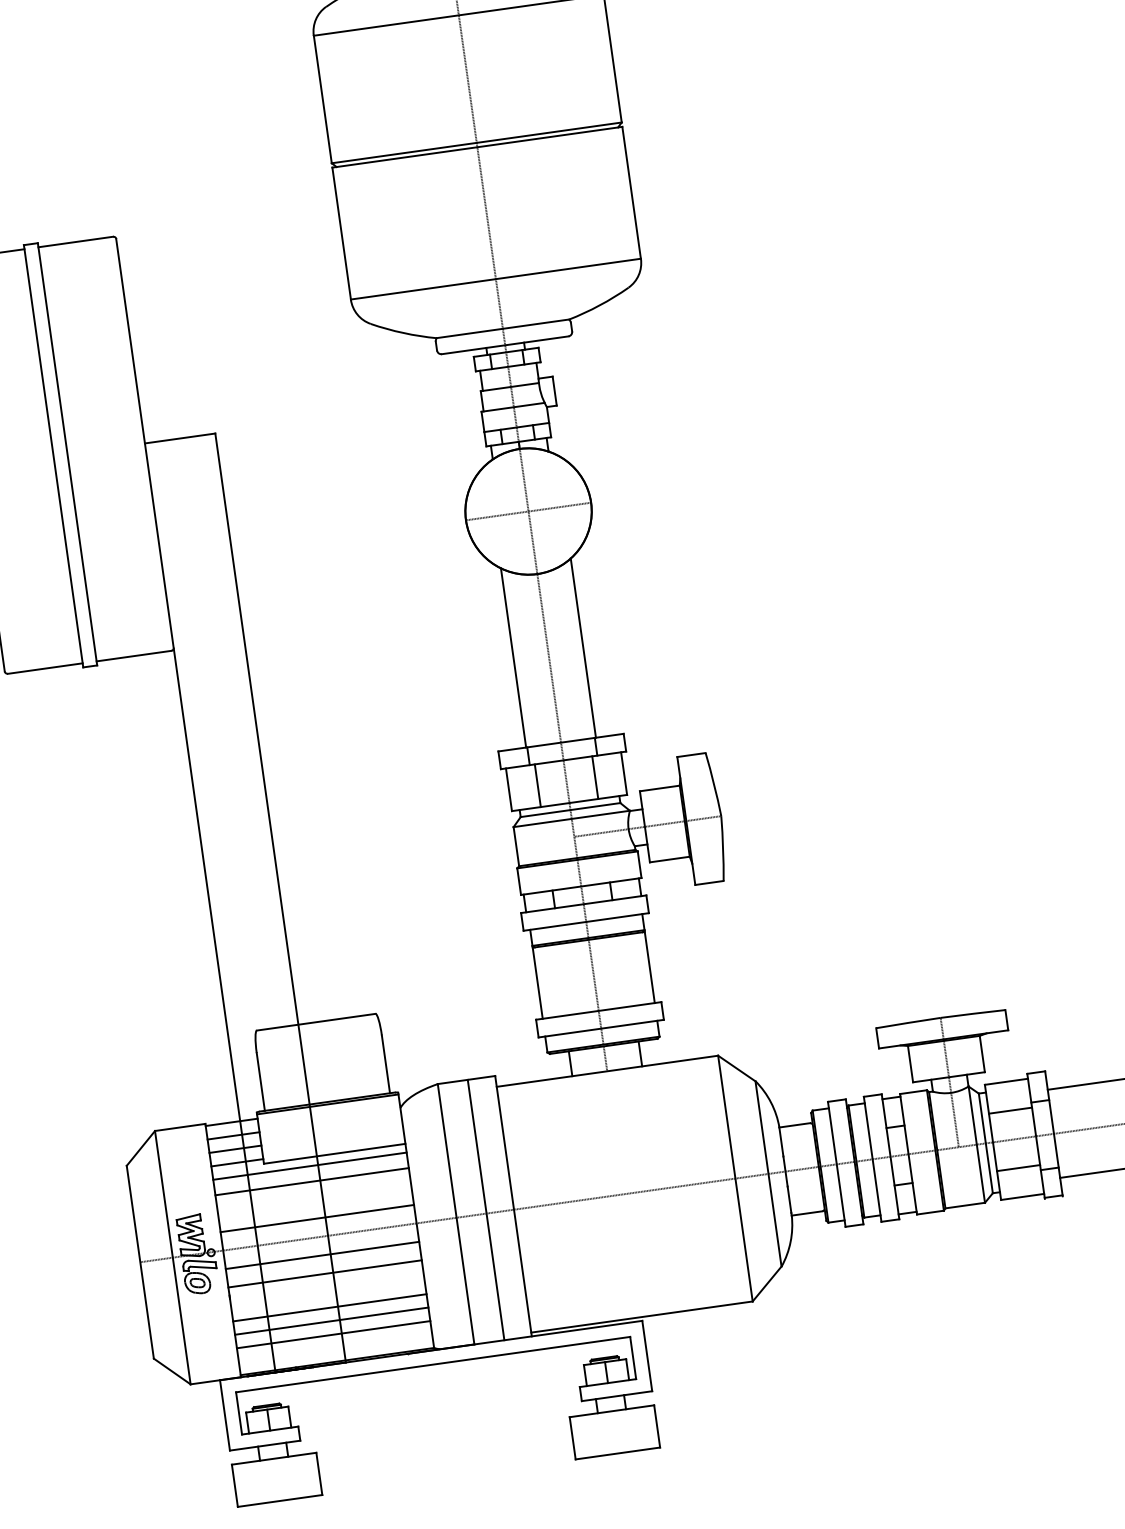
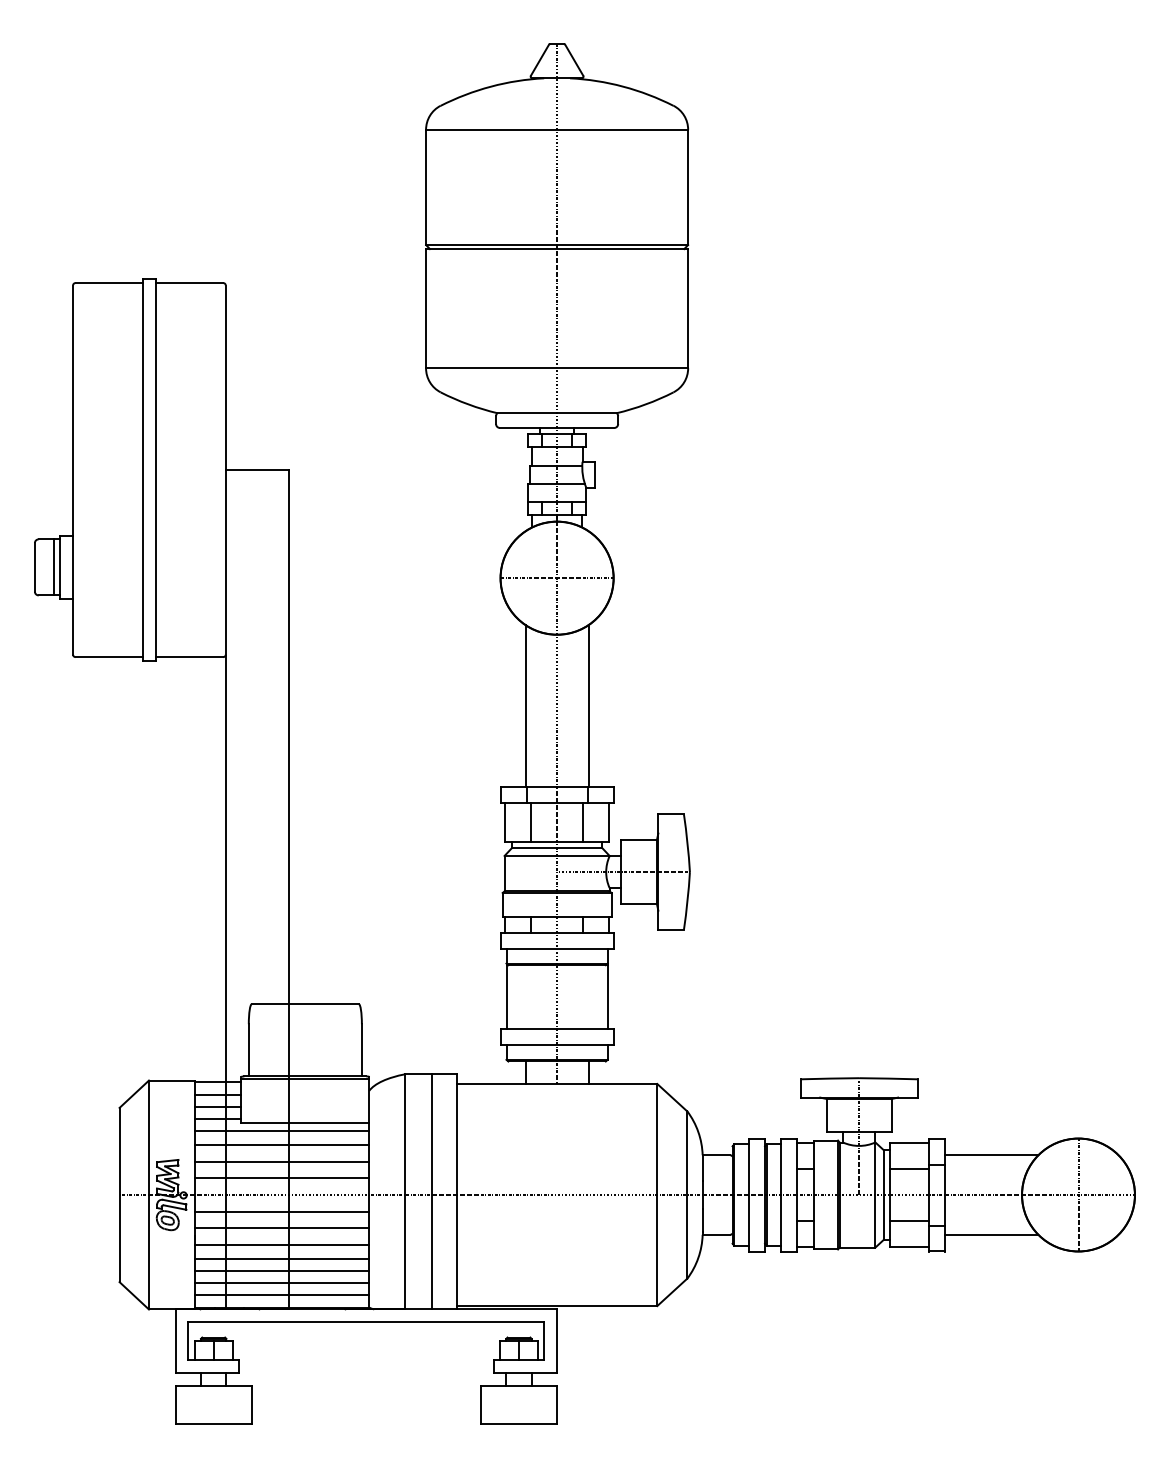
line: (314, 1199) -> (281, 1161), added
line: (327, 1292) -> (281, 1245), added
line: (335, 1348) -> (281, 1295), added

